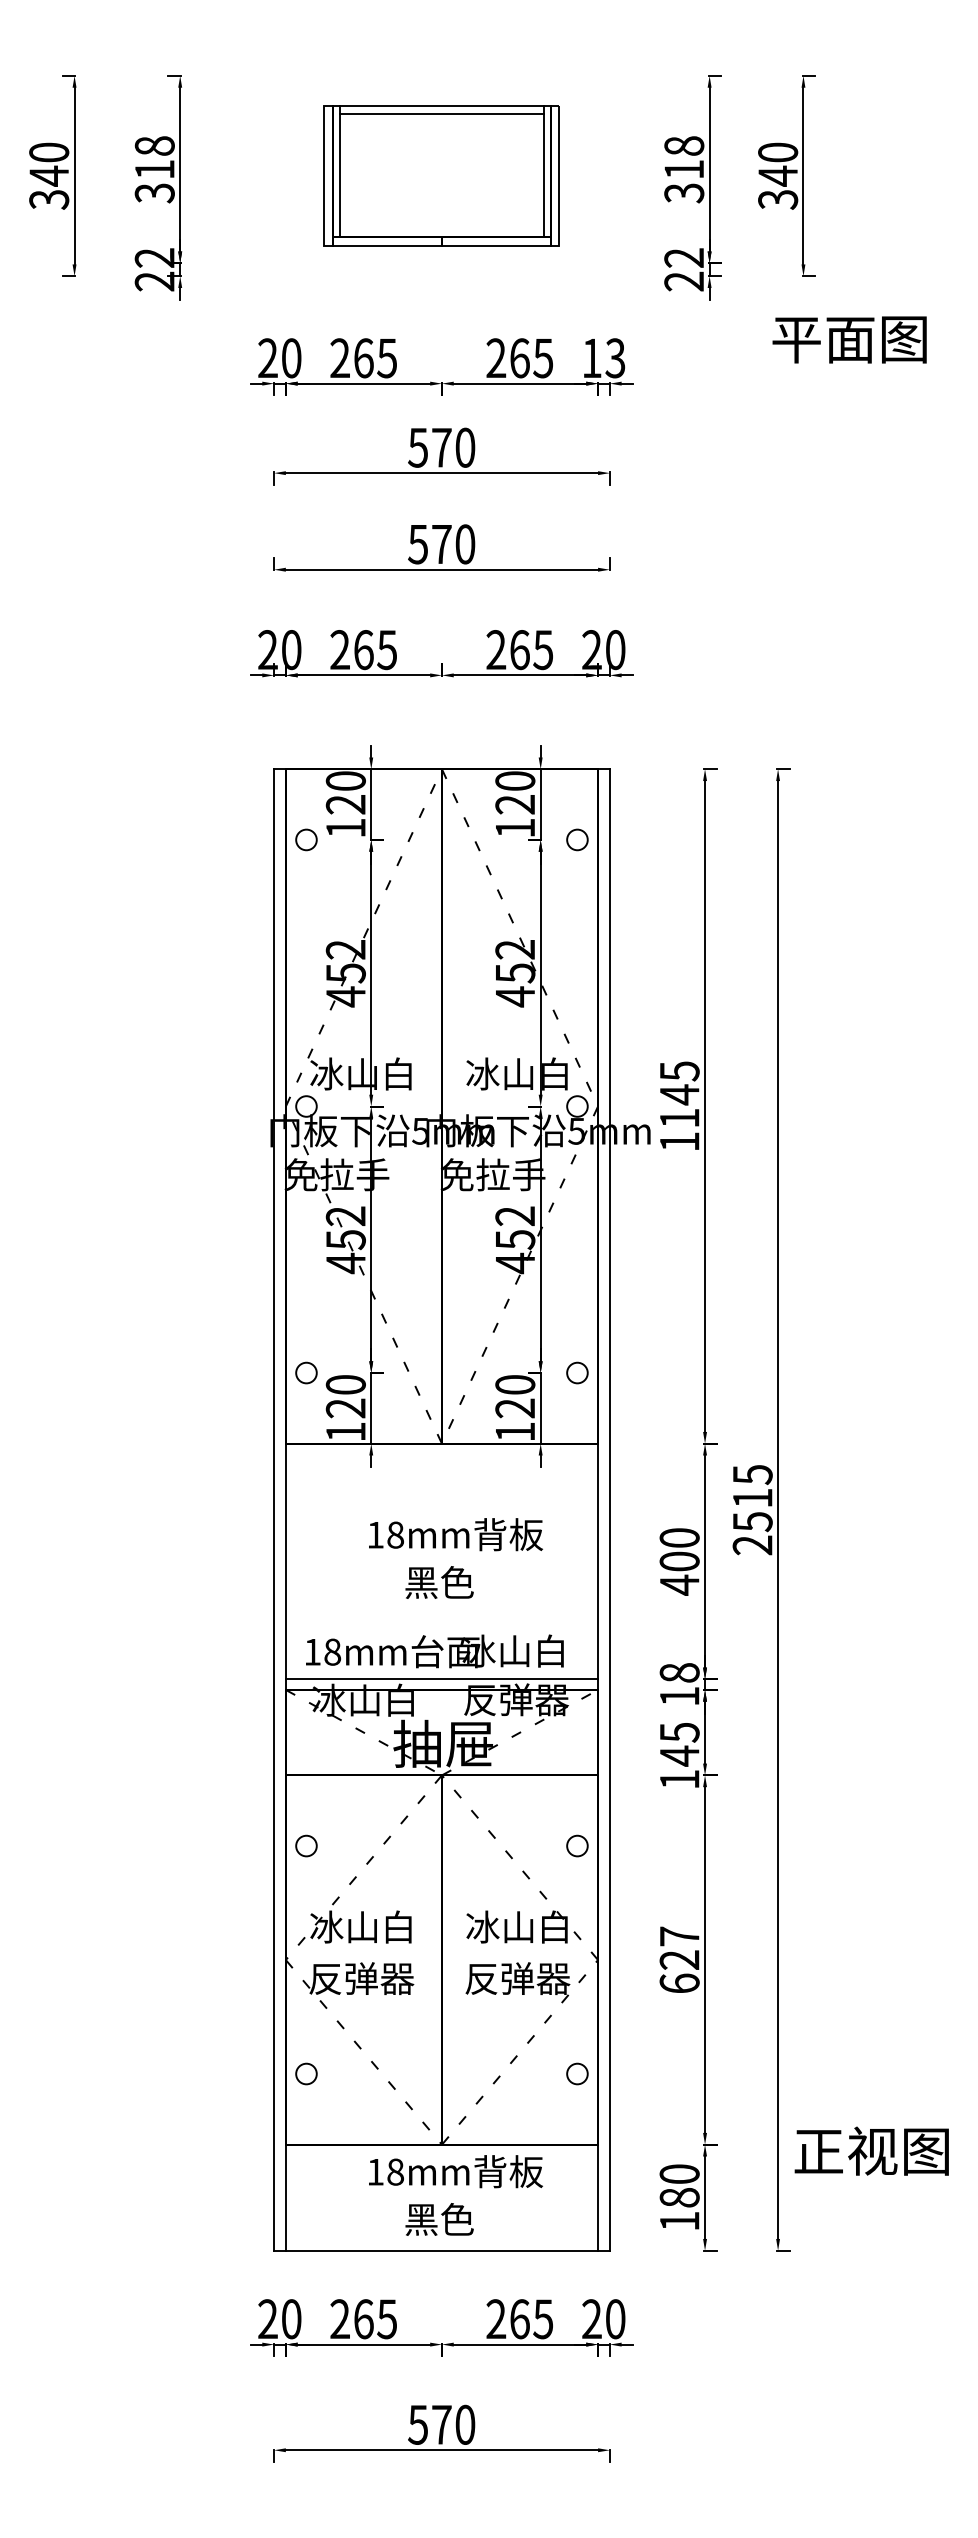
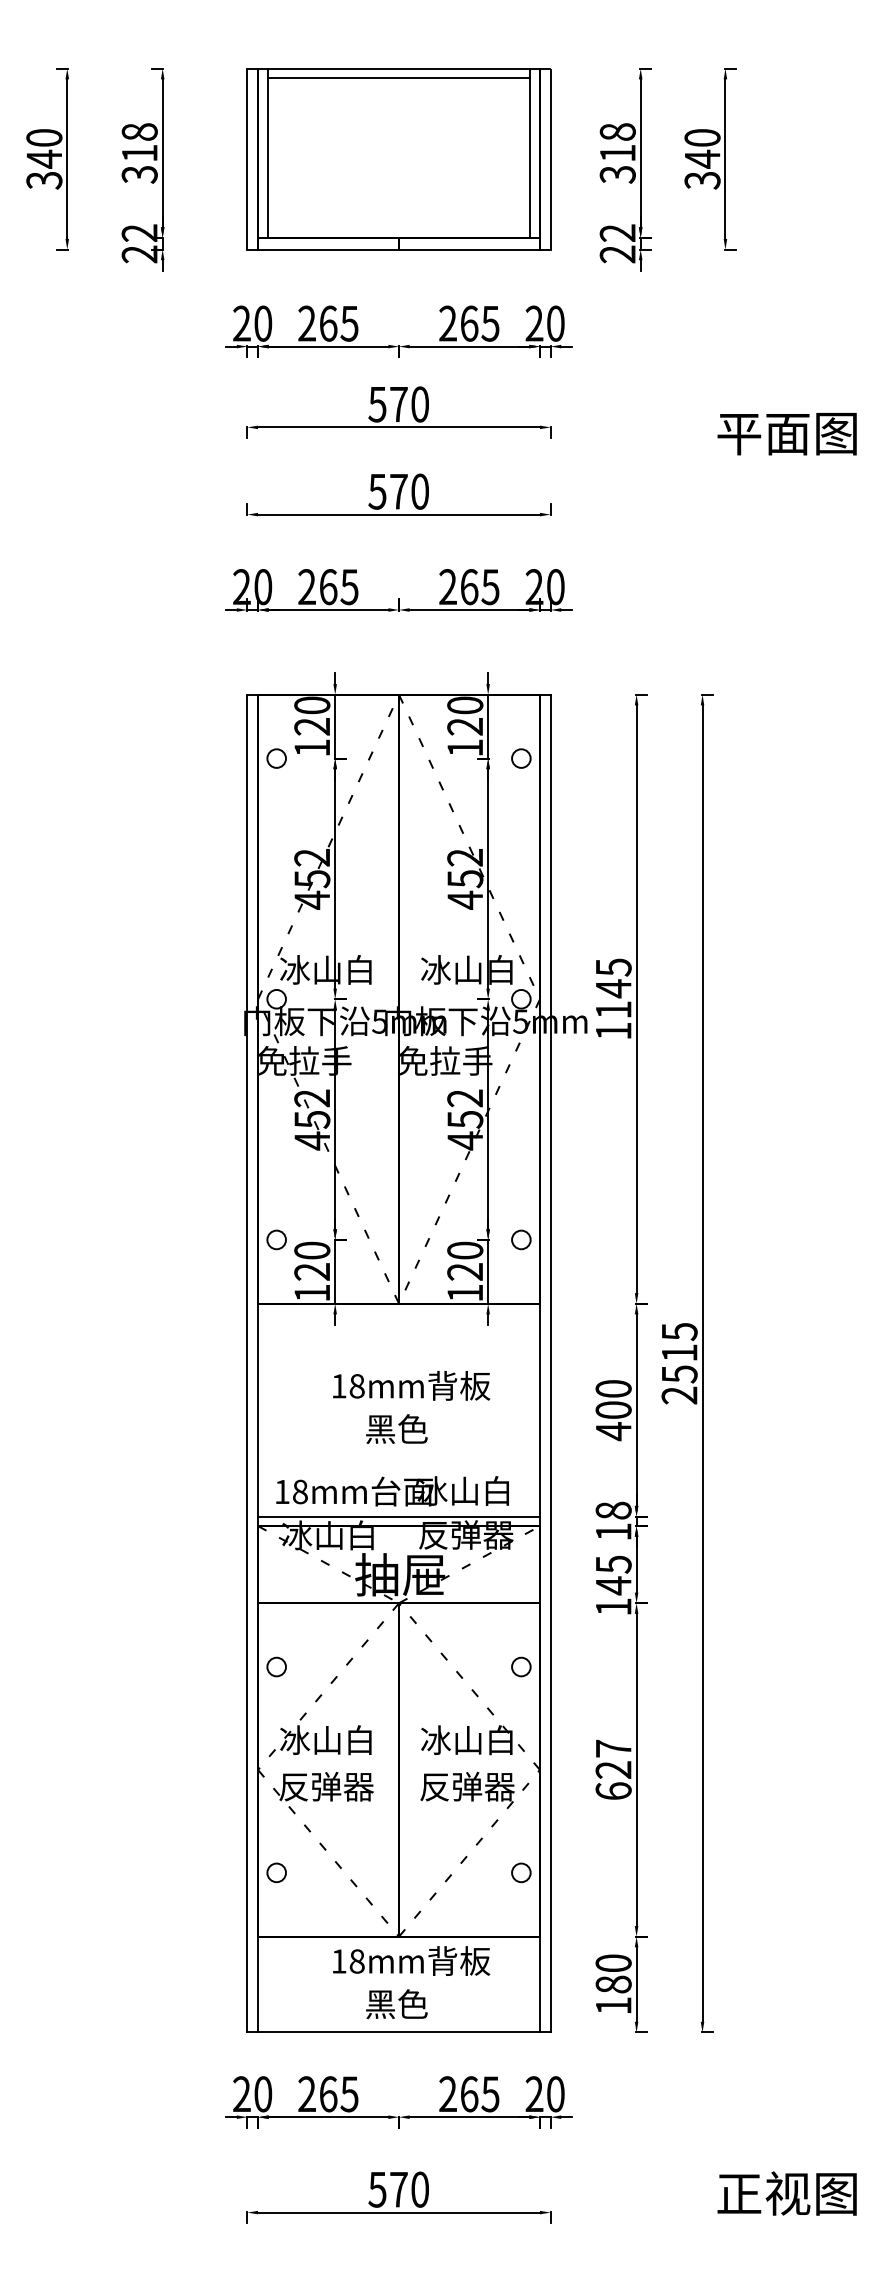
part: (441, 176) -> (398, 159), size x1.43
text: (848, 340) -> (786, 434), moved
text: (603, 358) -> (544, 323), 13 -> 20
text: (871, 2151) -> (786, 2193), moved

